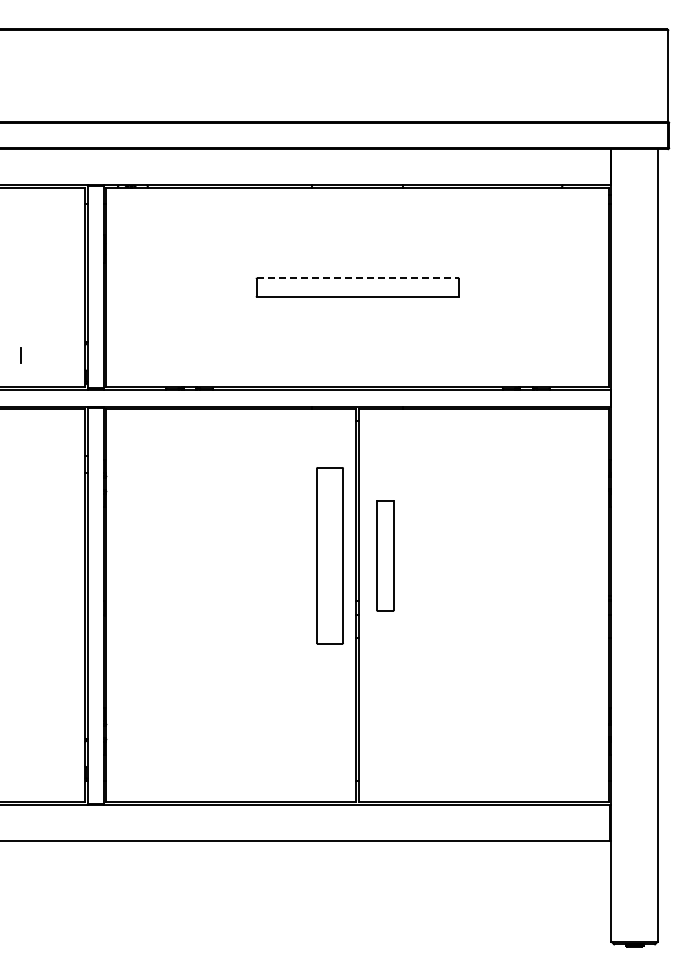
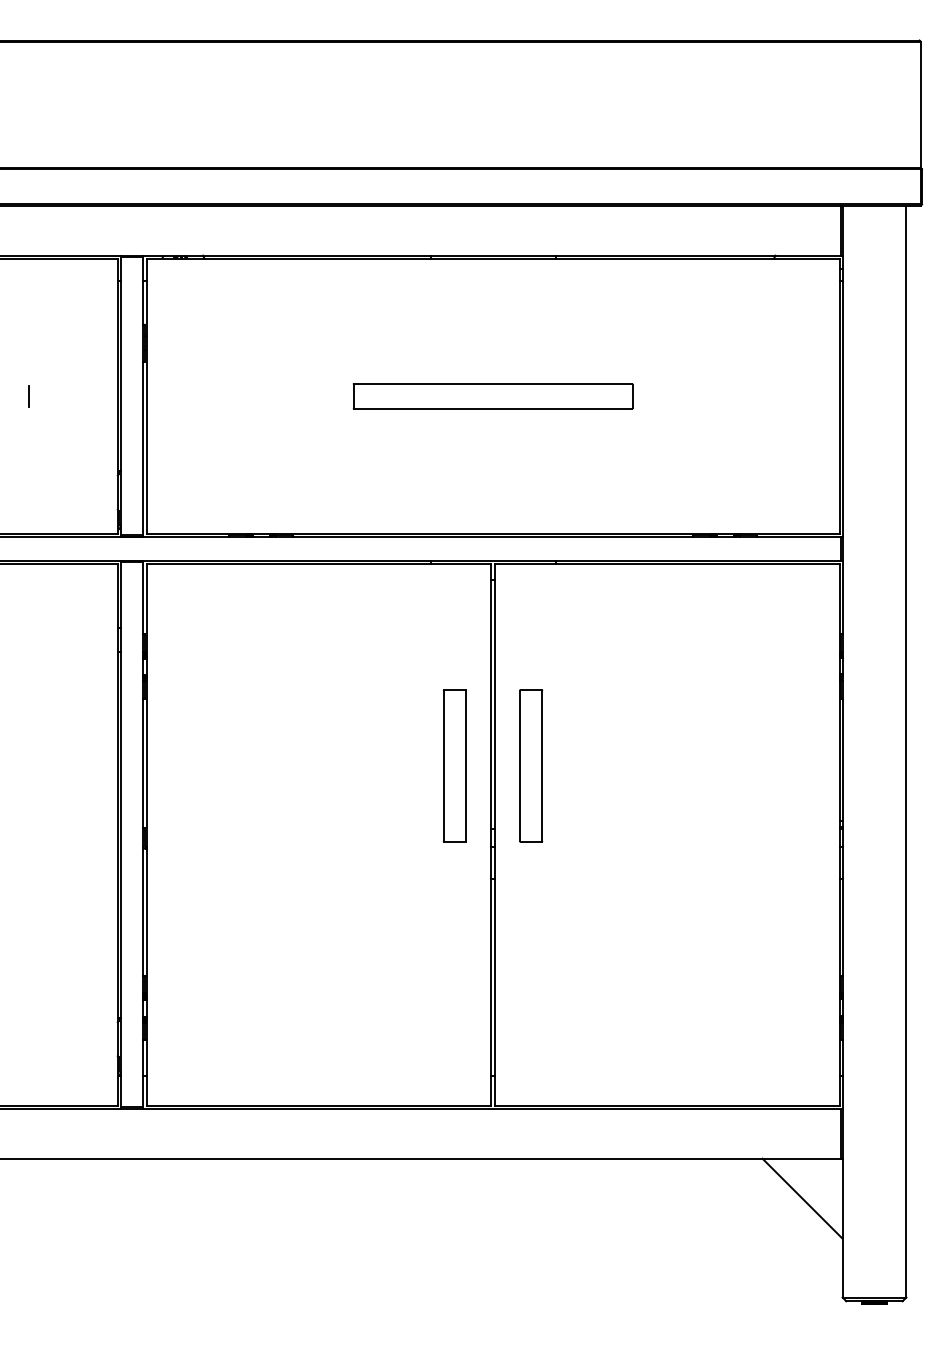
line: (357, 278) -> (492, 383), dashed -> solid
line: (20, 355) -> (28, 396), moved
part: (329, 555) -> (454, 765), size x0.62
line: (582, 869) -> (802, 1198), added

